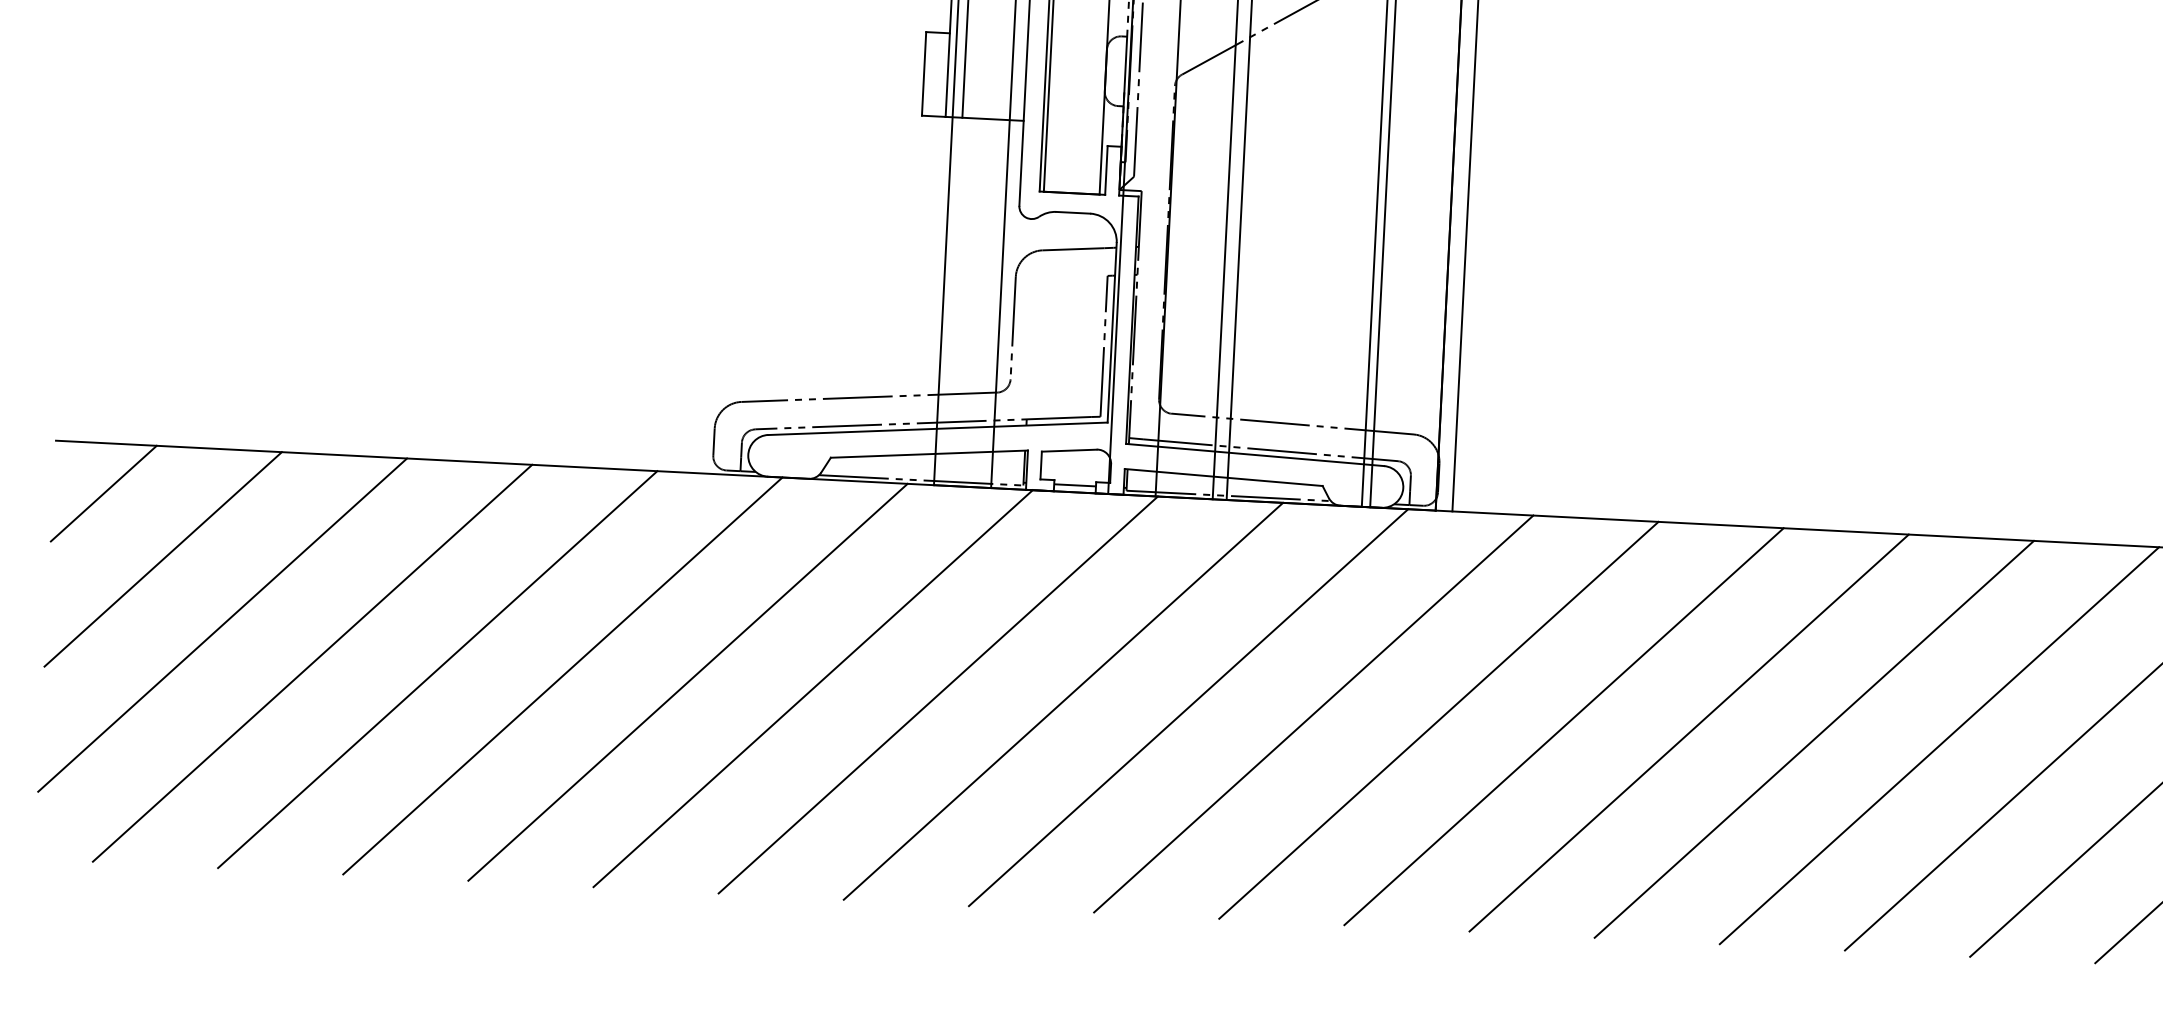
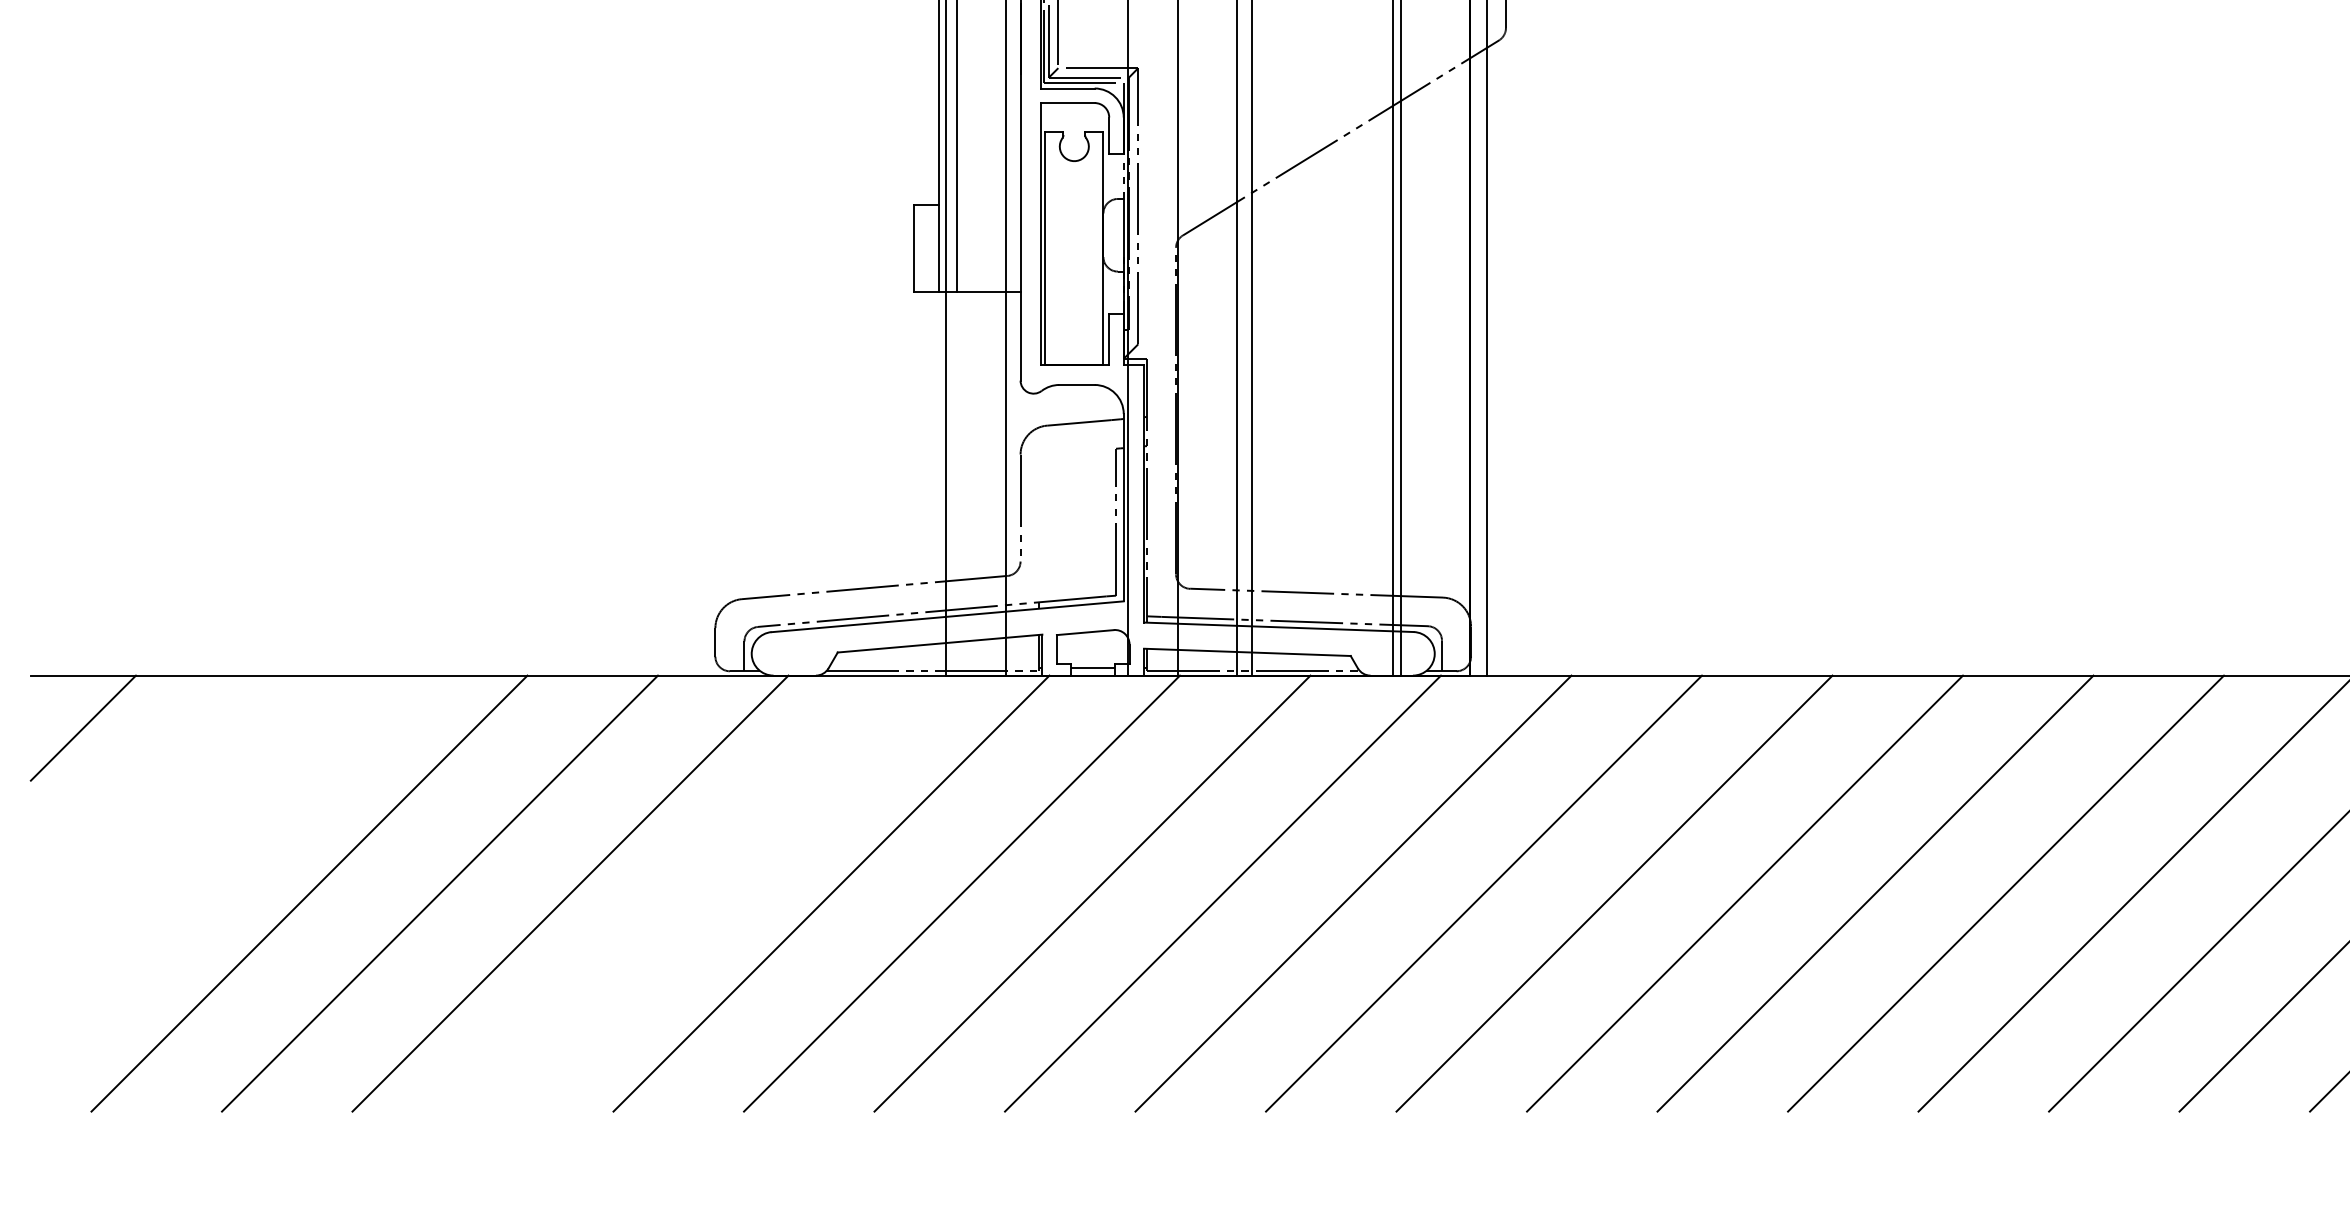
line: (163, 559) -> (148, 793), removed
line: (222, 624) -> (213, 858), removed
line: (687, 682) -> (700, 893), removed

